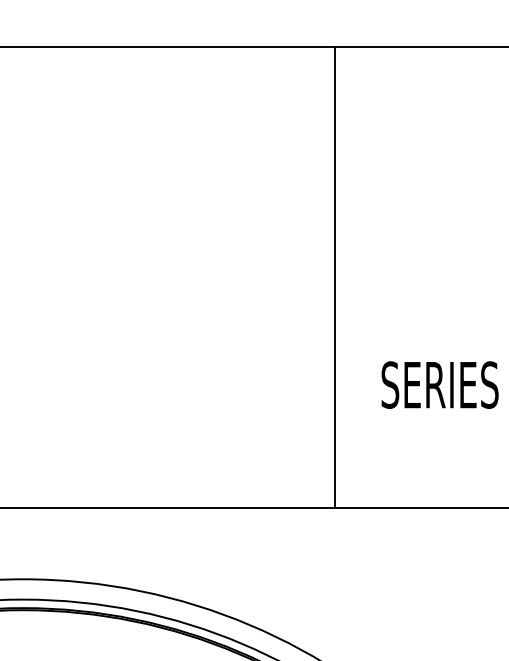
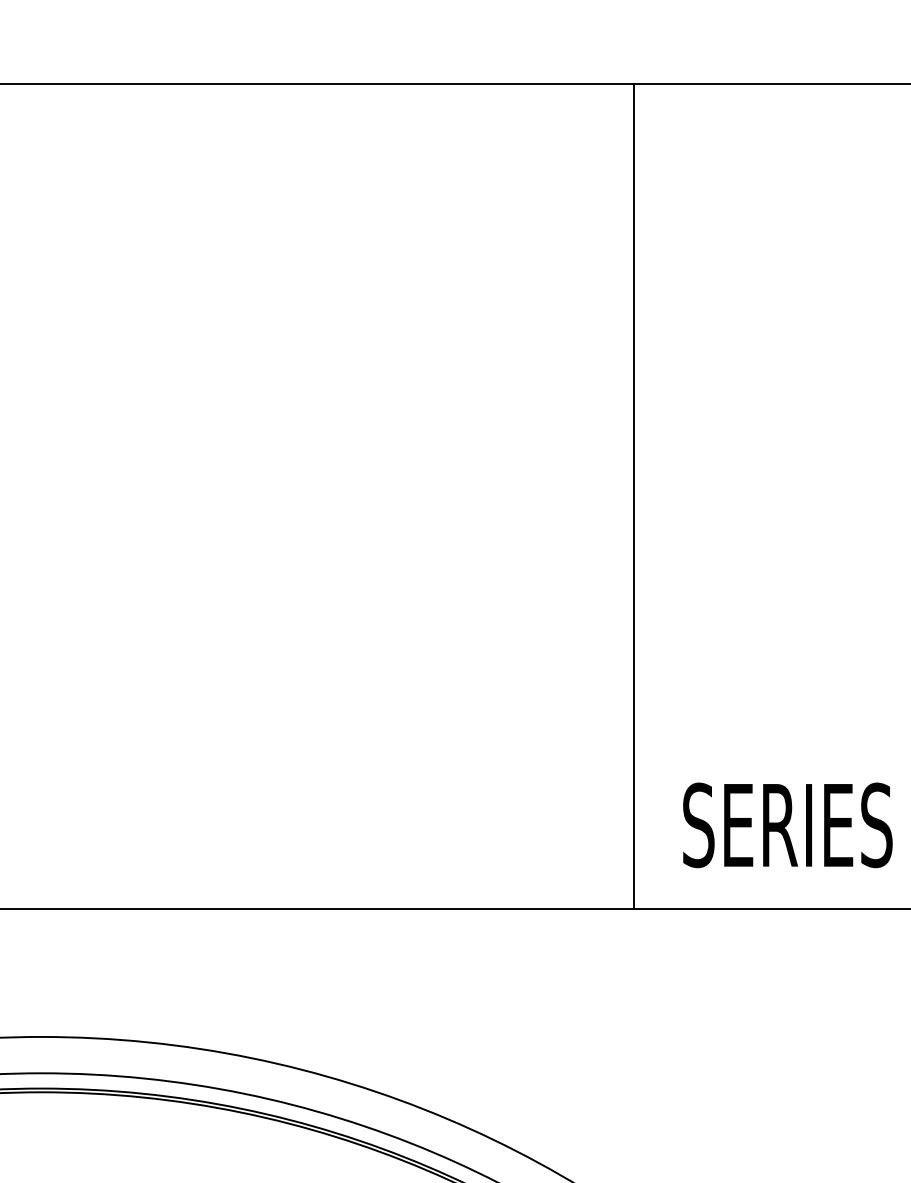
line: (335, 277) -> (634, 496), moved
text: (439, 384) -> (786, 824), moved

